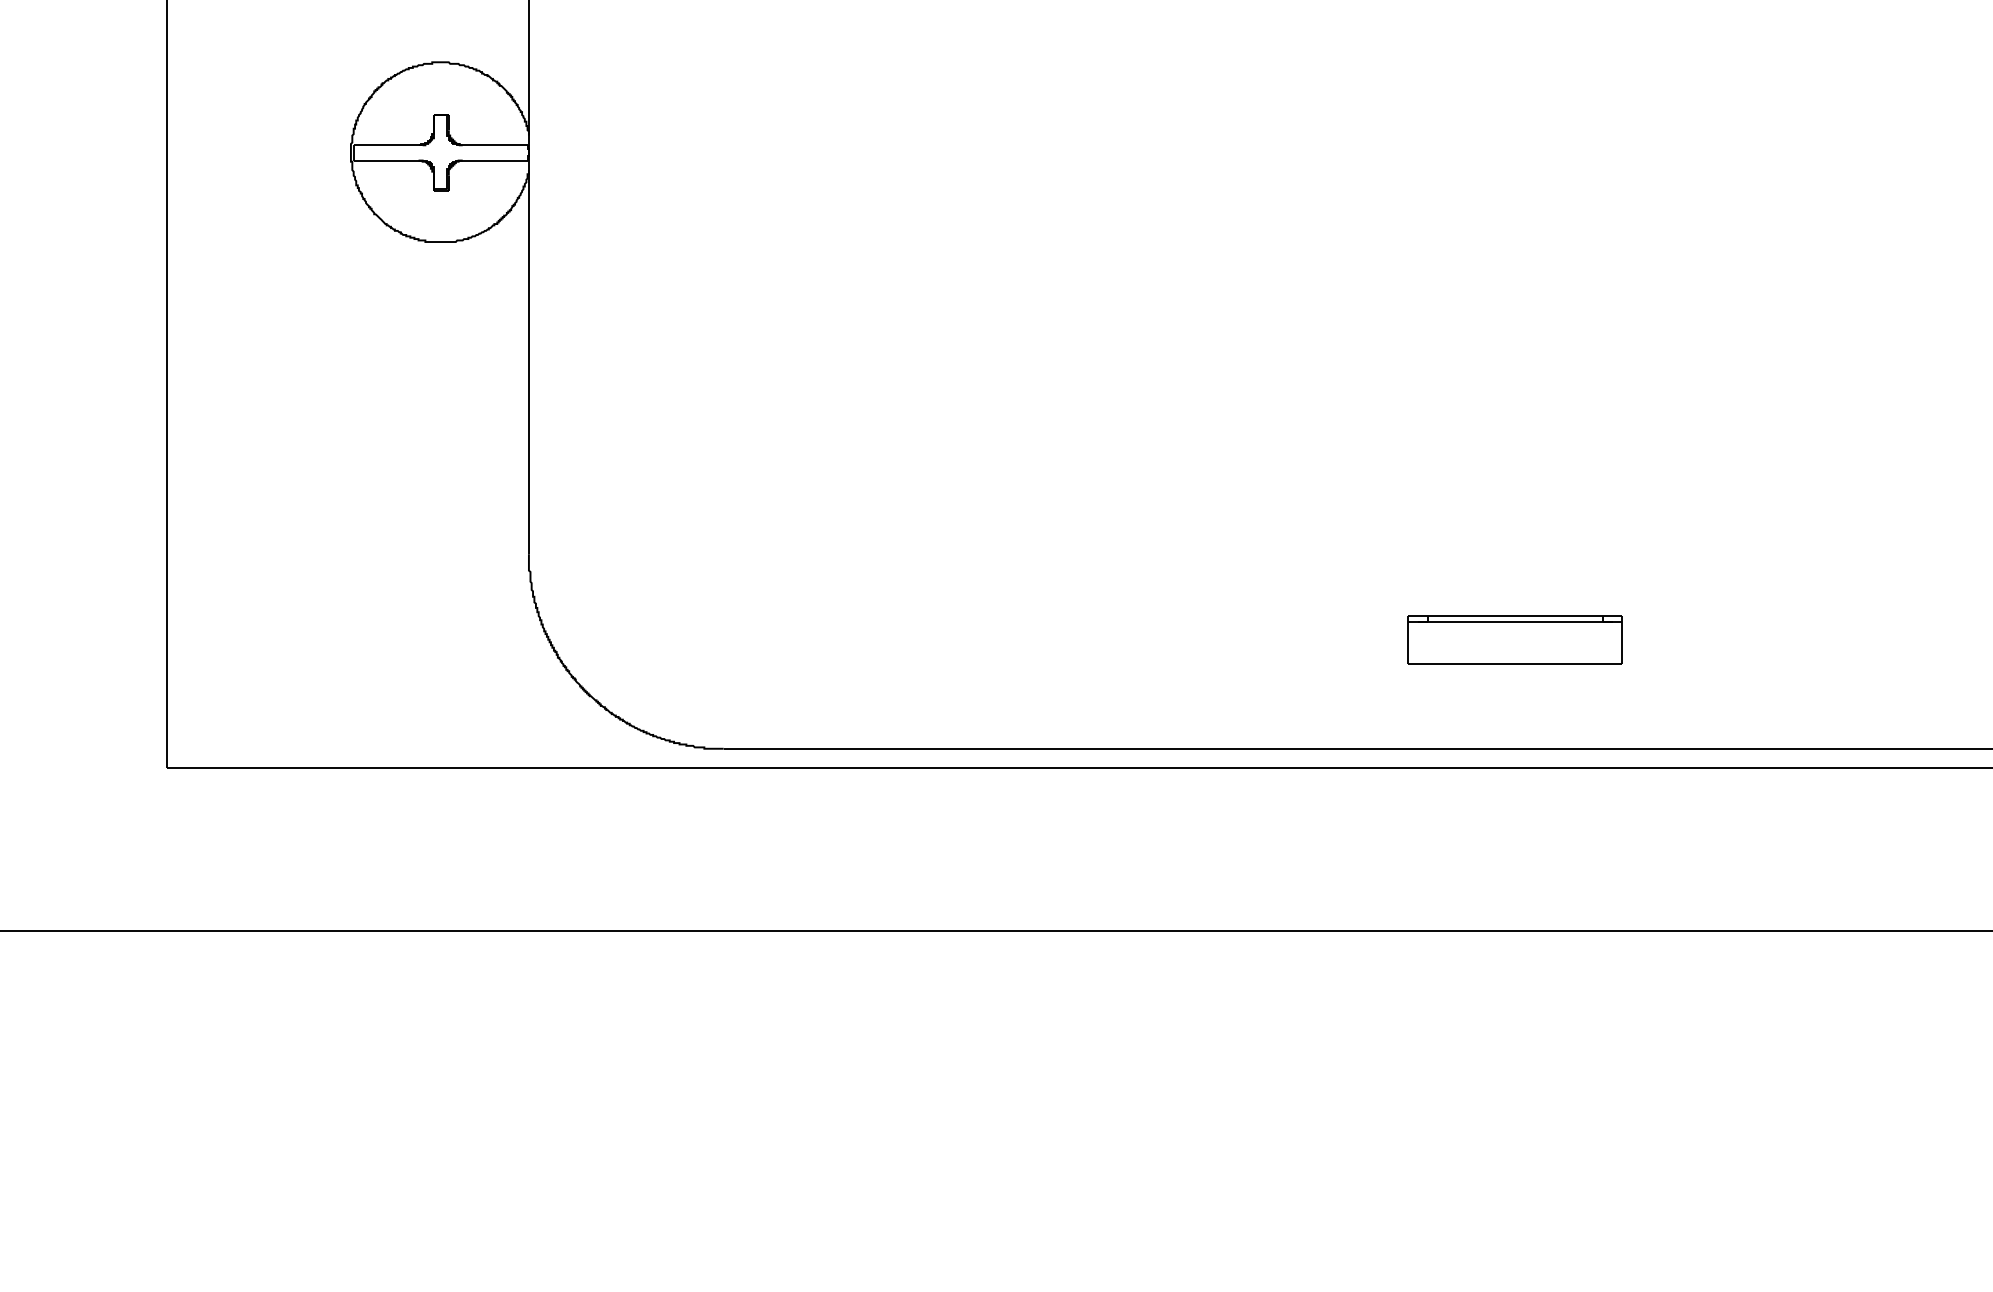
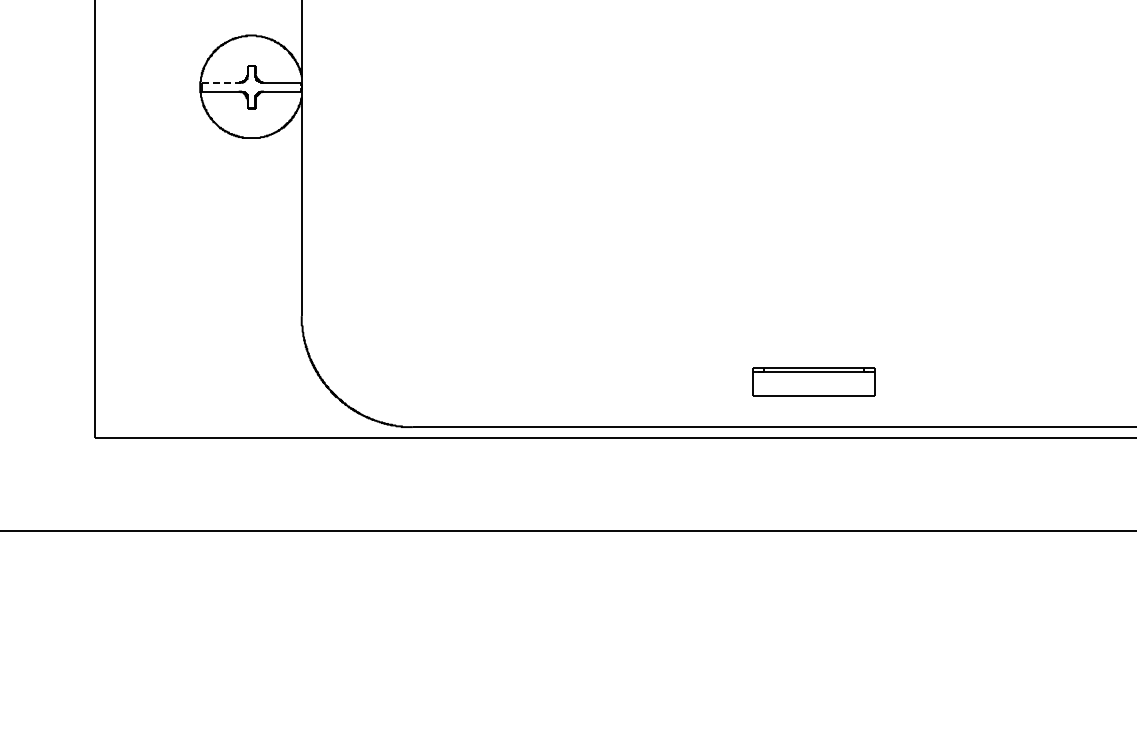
line: (388, 144) -> (221, 82), solid -> dashed
part: (1515, 638) -> (813, 381), moved

